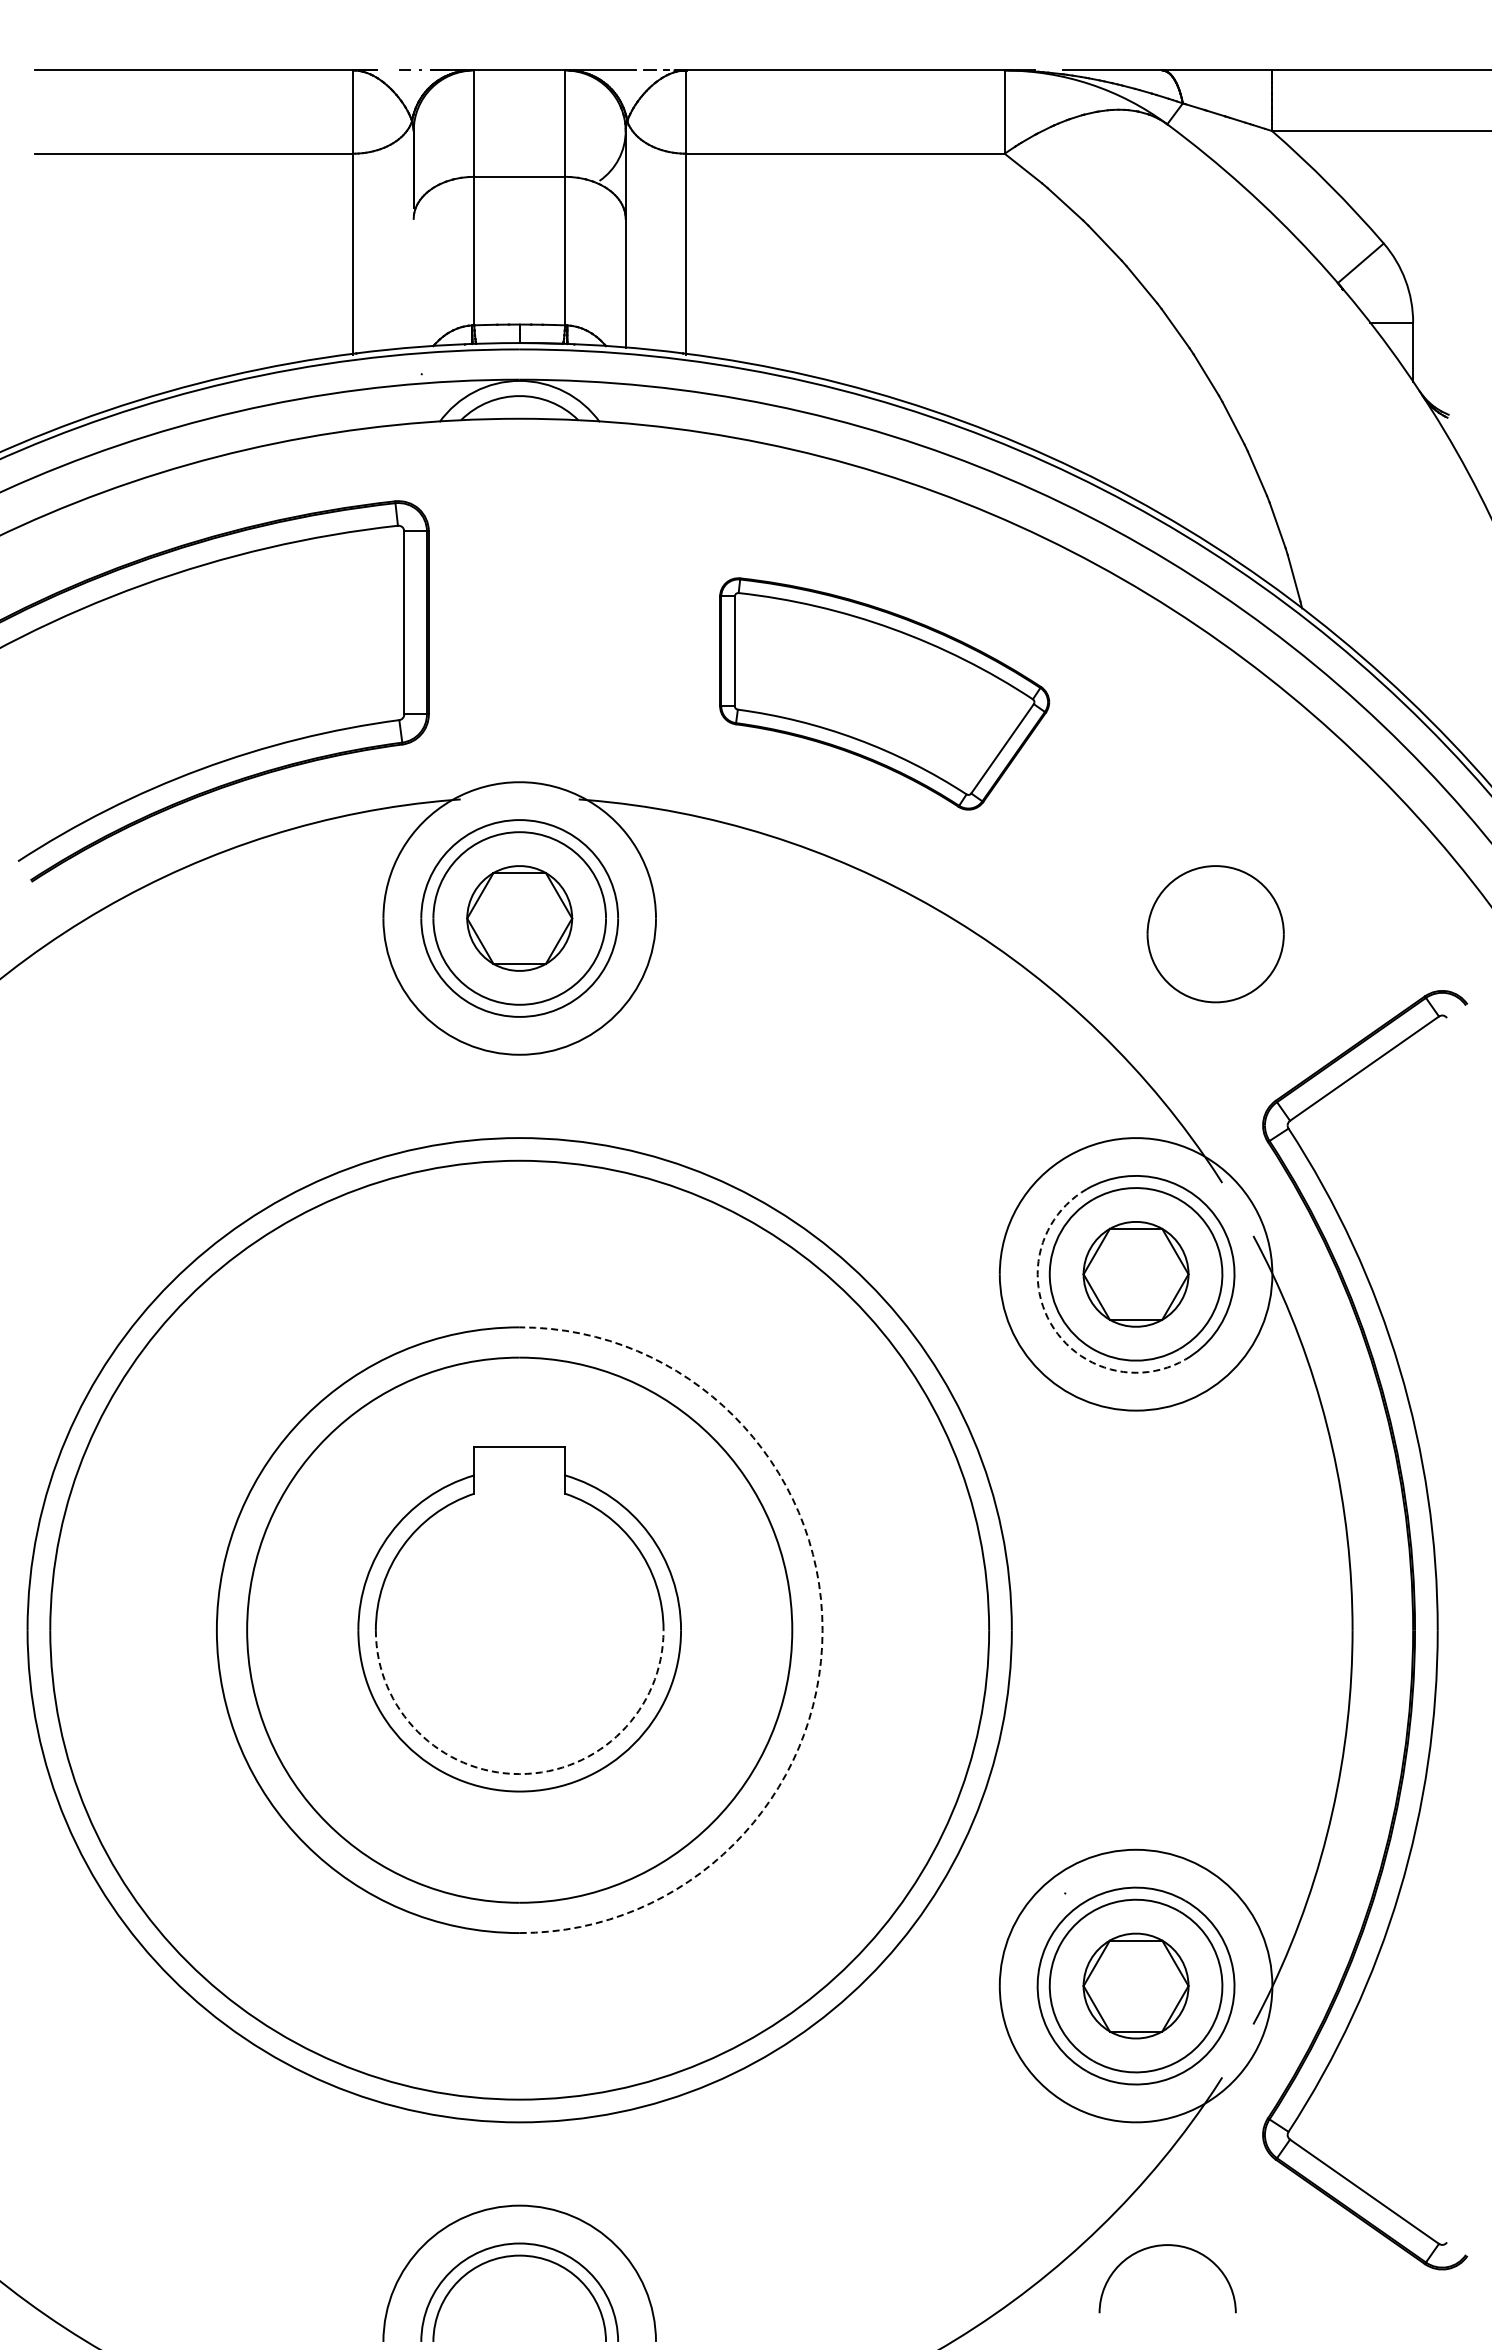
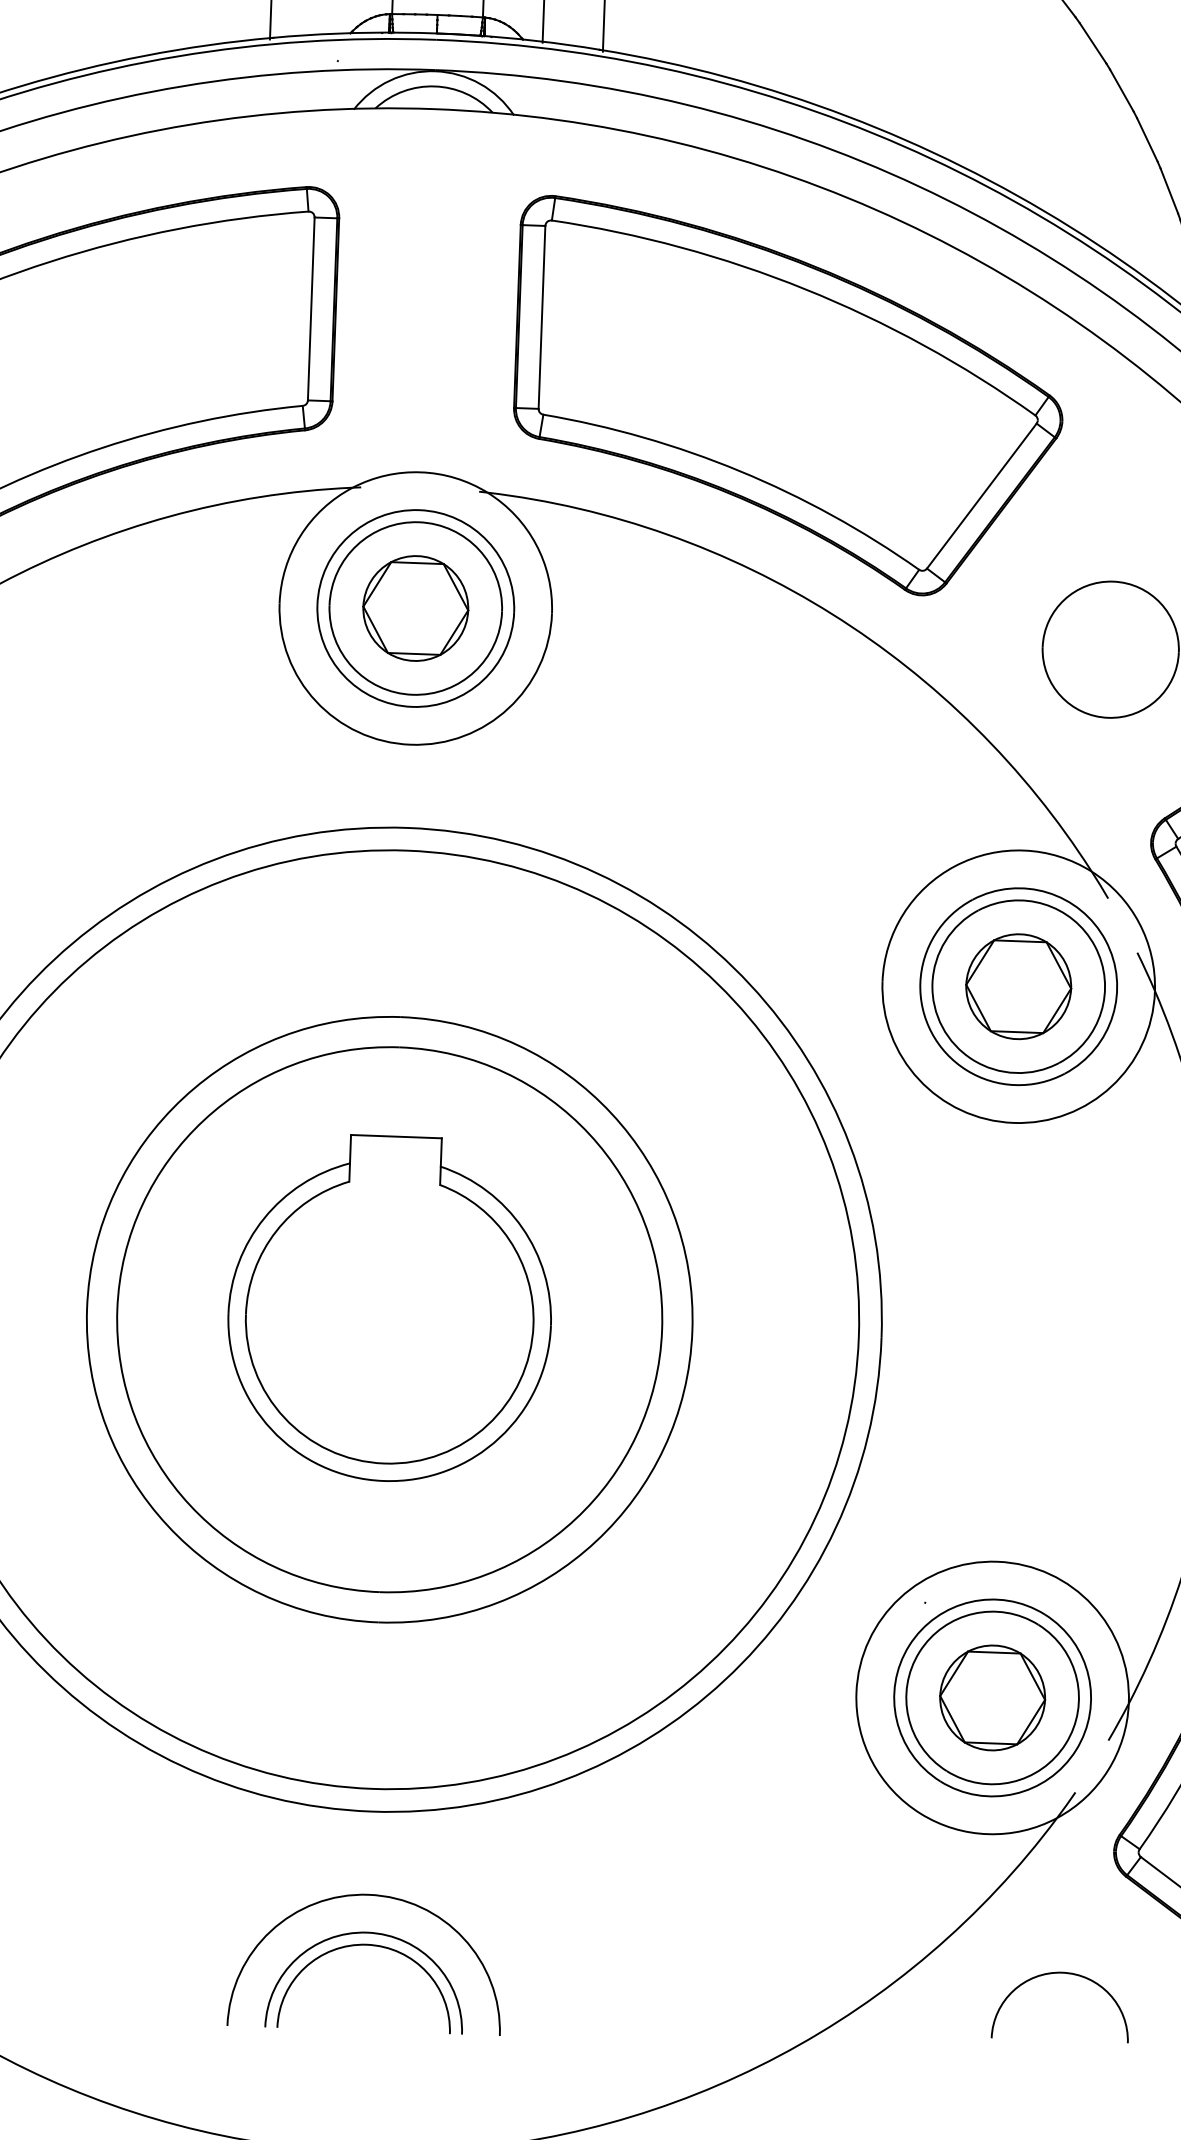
part: (884, 693) -> (788, 397), size x1.67
arc: (1050, 1323) -> (931, 1032), dashed -> solid
arc: (822, 1630) -> (692, 1331), dashed -> solid
arc: (519, 1774) -> (384, 1463), dashed -> solid
arc: (1163, 2246) -> (1057, 1973), moved

